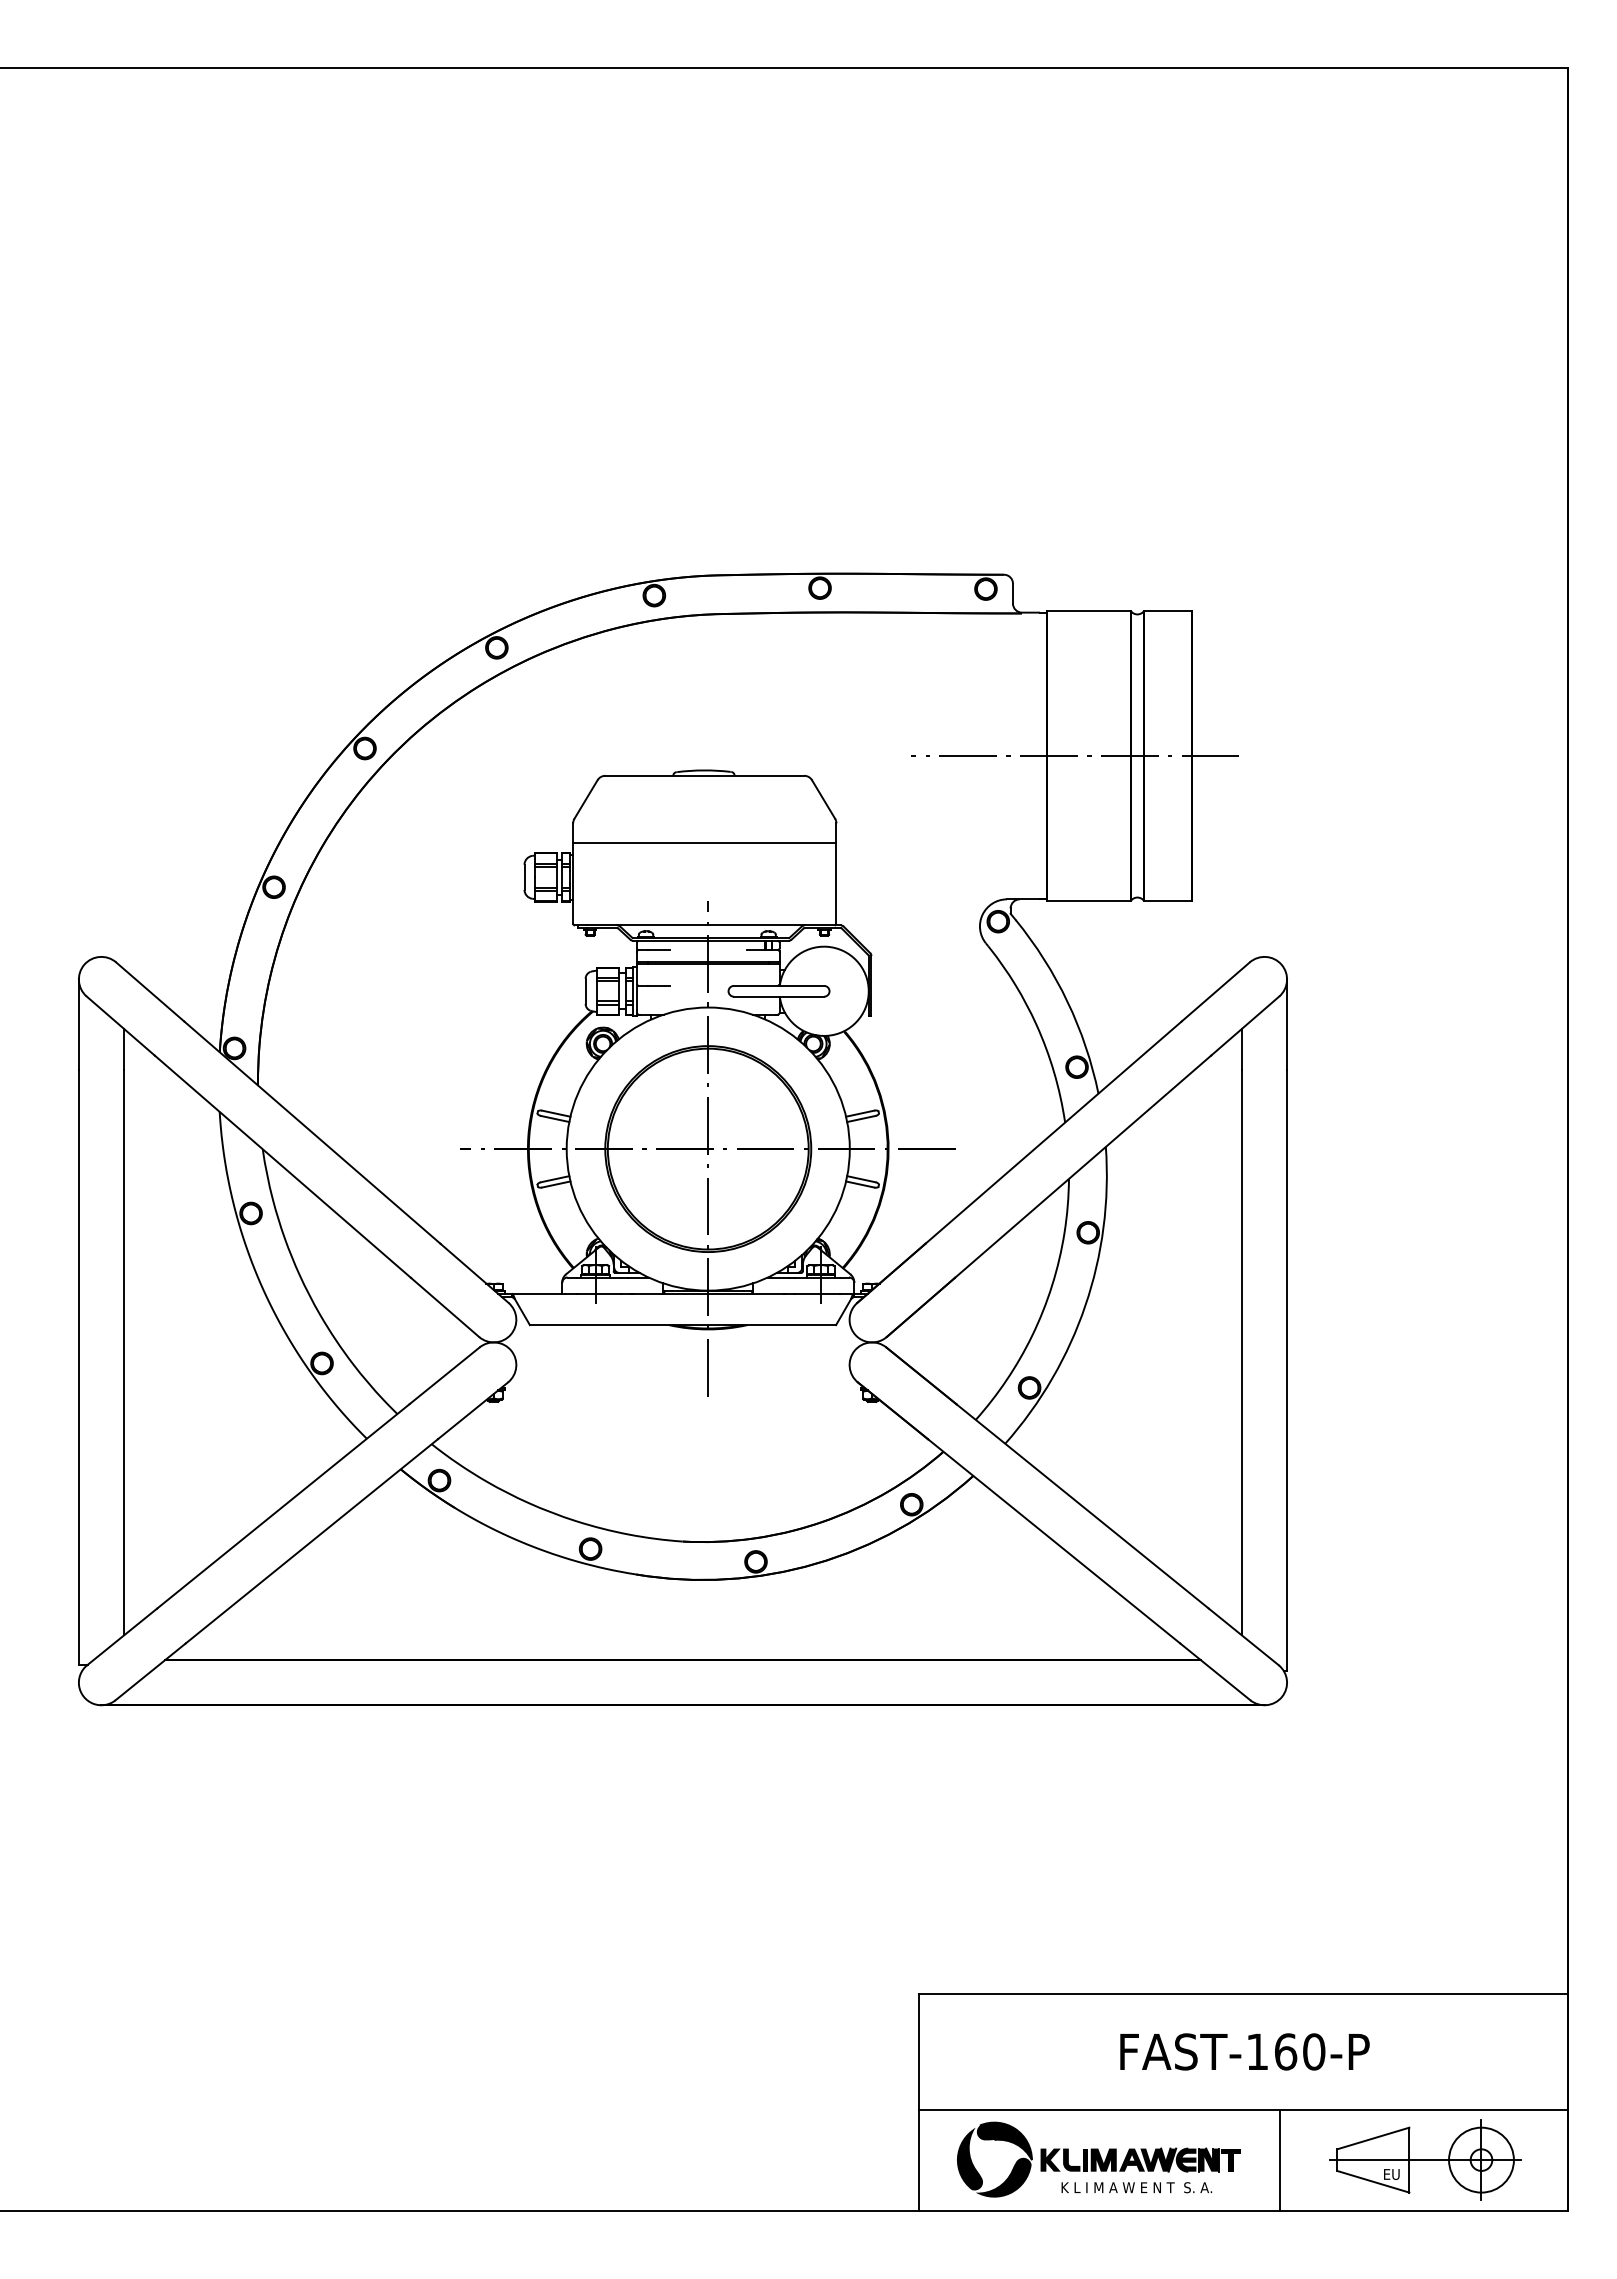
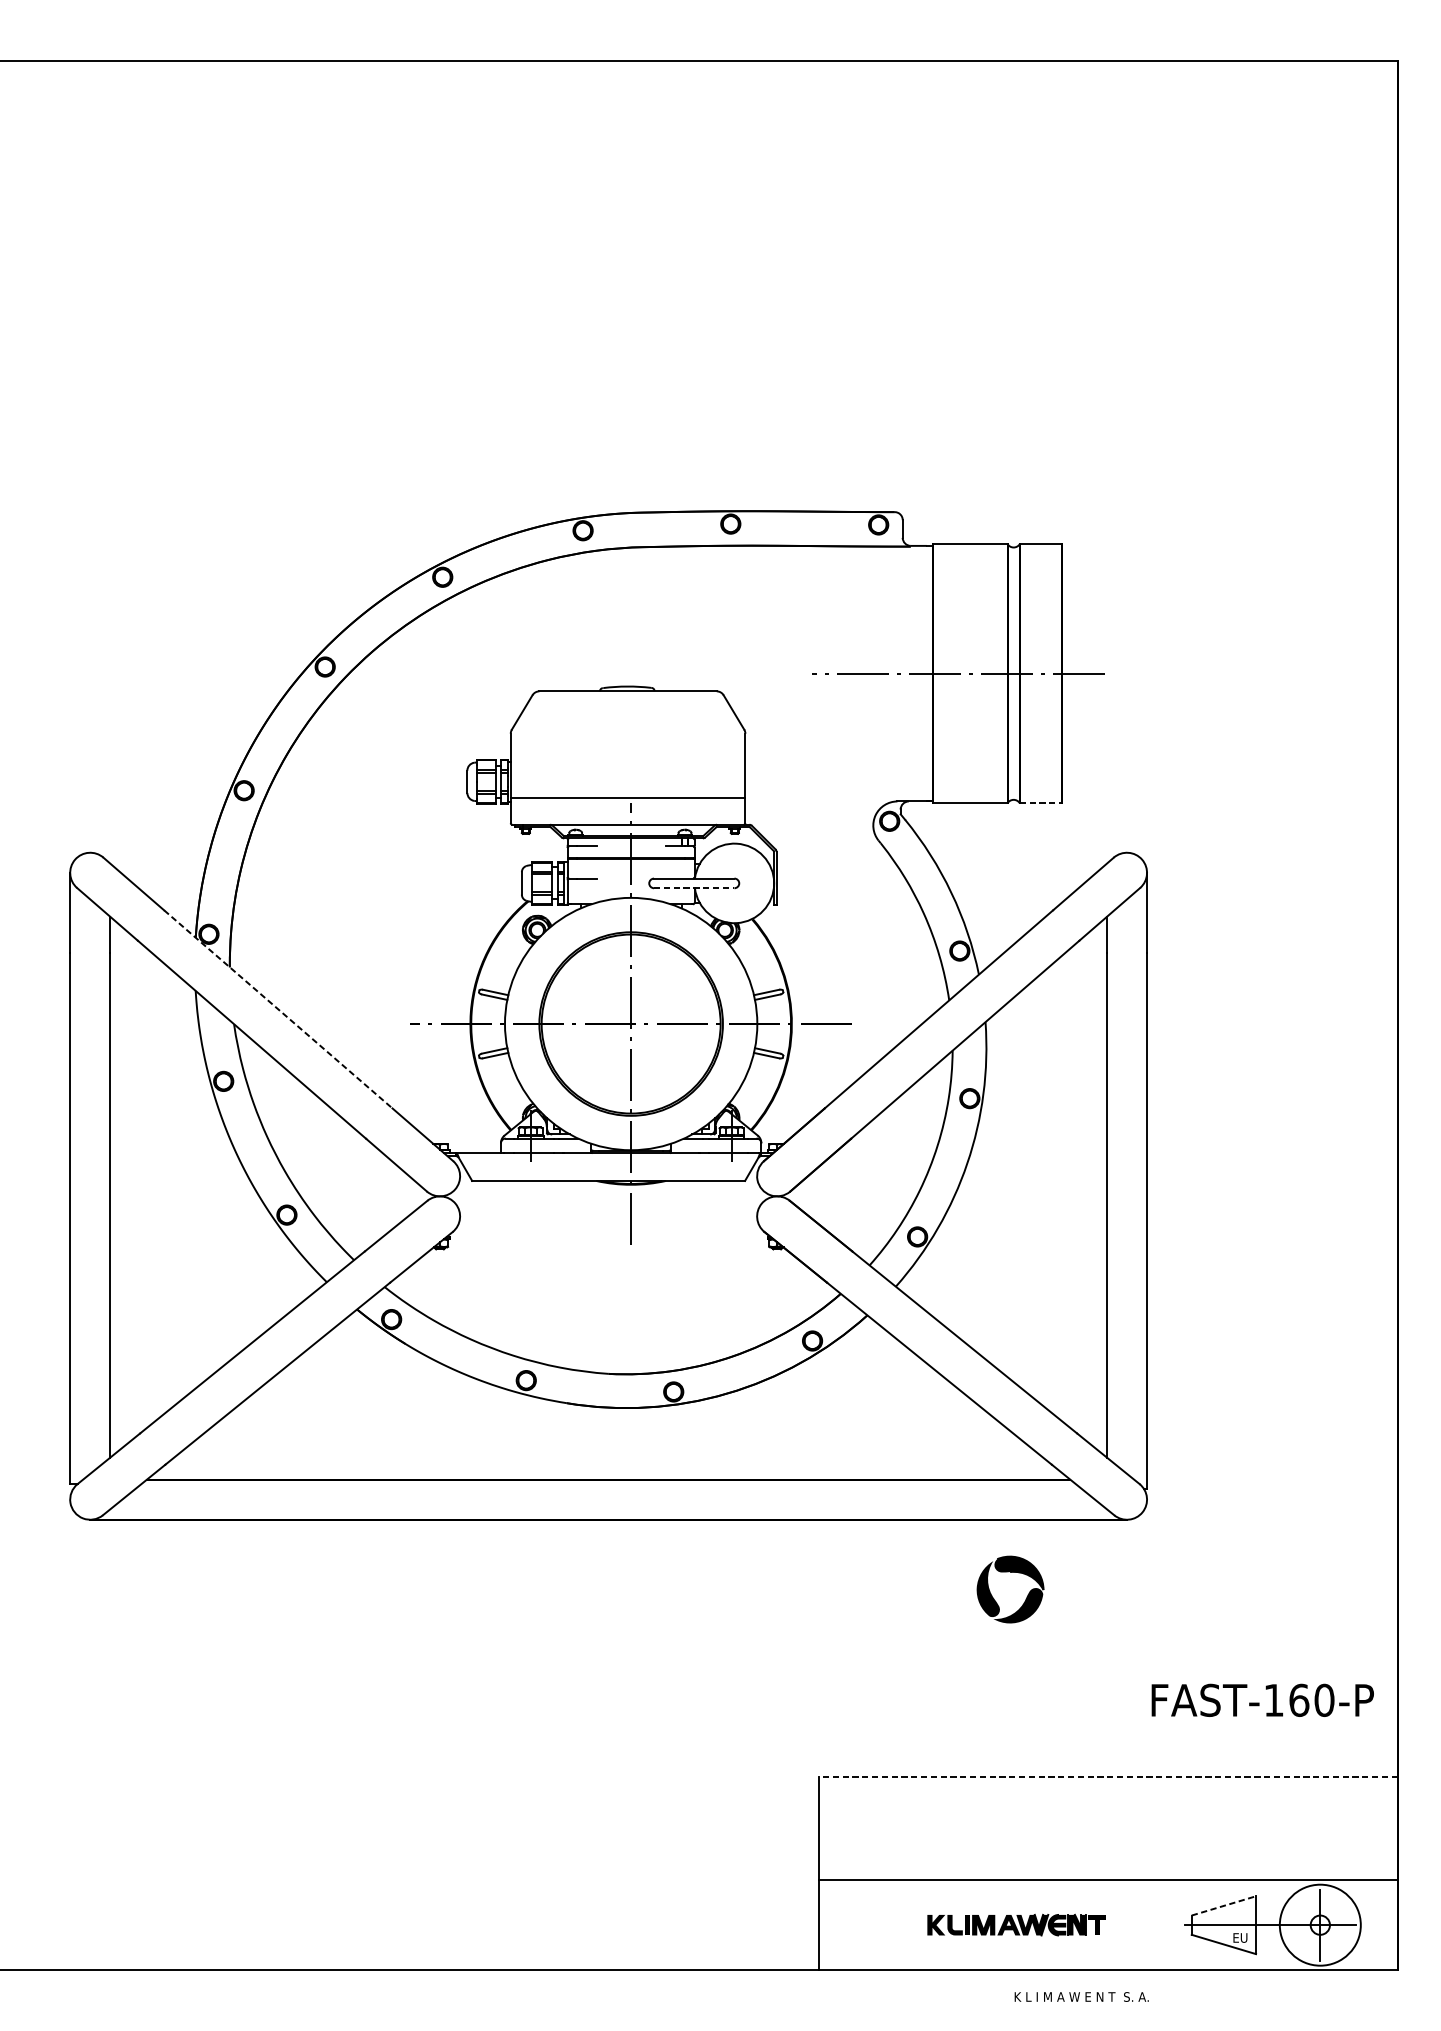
line: (704, 842) -> (627, 798), moved
line: (1167, 901) -> (1040, 803), solid -> dashed
line: (779, 996) -> (694, 888), solid -> dashed
line: (312, 1132) -> (278, 1009), solid -> dashed
line: (1243, 1994) -> (1108, 1777), solid -> dashed
text: (1244, 2051) -> (1262, 1700), moved
line: (1373, 2138) -> (1224, 1905), solid -> dashed
part: (994, 2140) -> (1010, 1572), moved
line: (1279, 2159) -> (1140, 1924), removed
circle: (1481, 2159) -> (1320, 1924), size x1.4
text: (1136, 2187) -> (1081, 1996), moved

